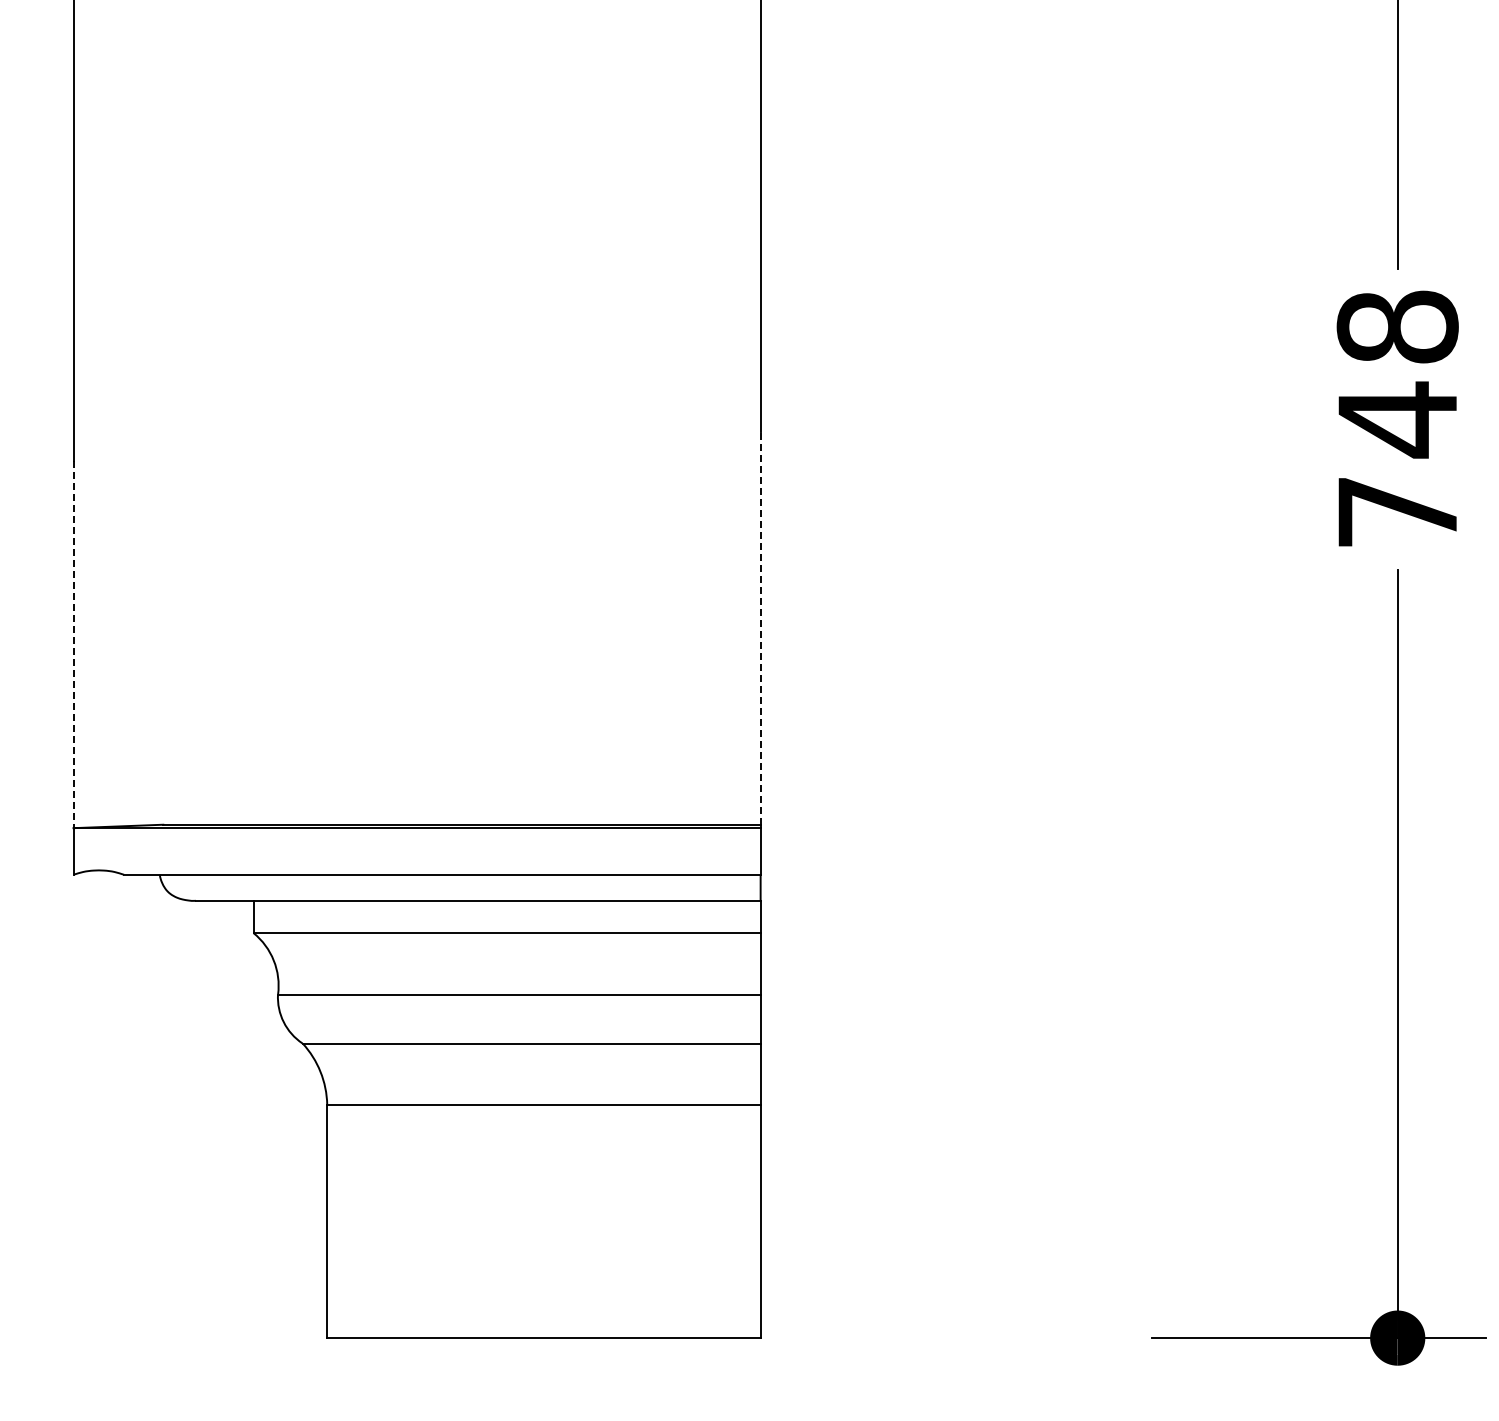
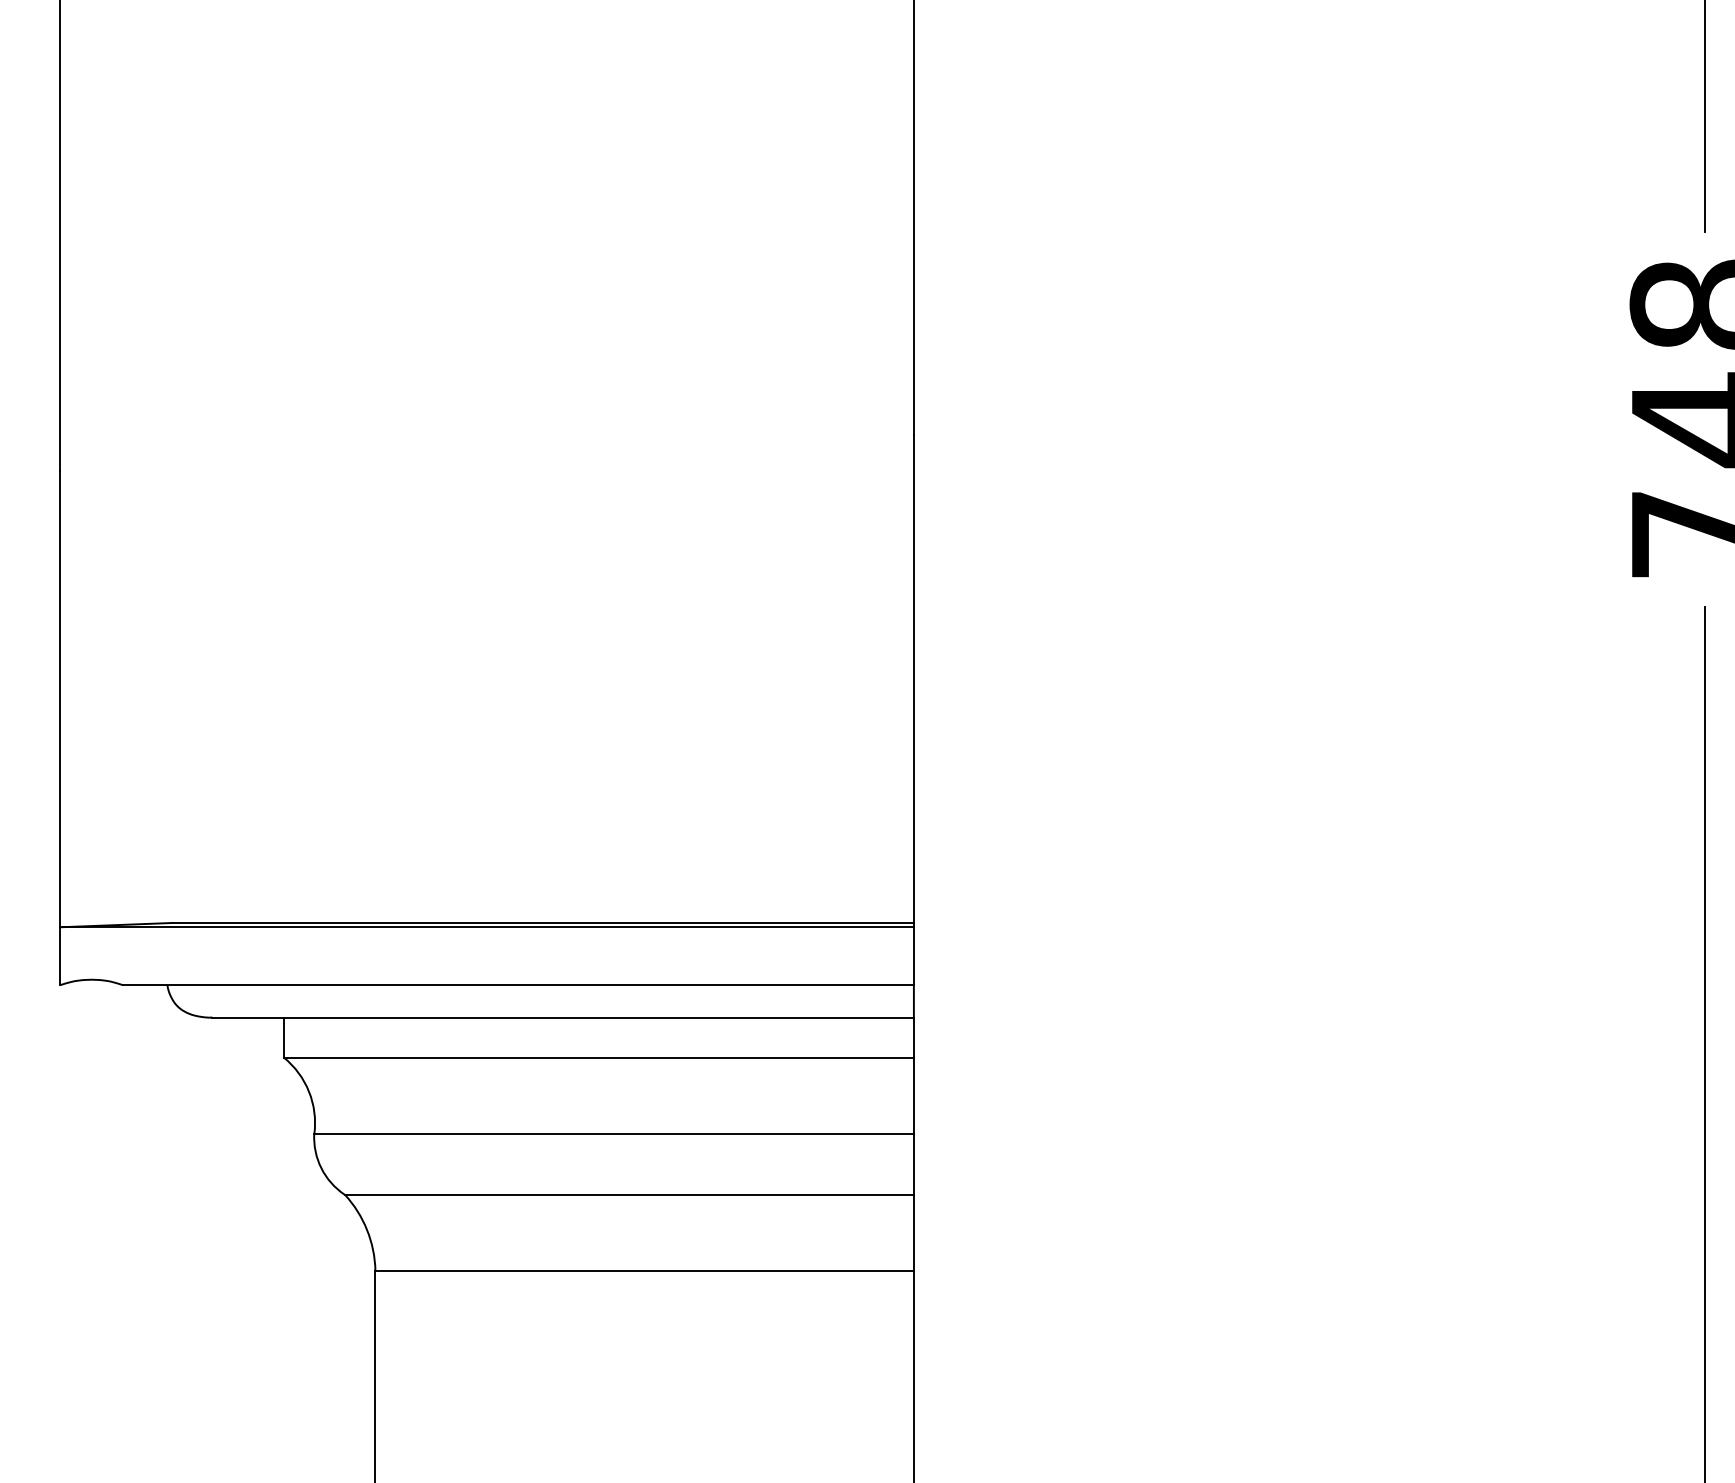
line: (760, 627) -> (913, 677), dashed -> solid
line: (73, 644) -> (60, 699), dashed -> solid

